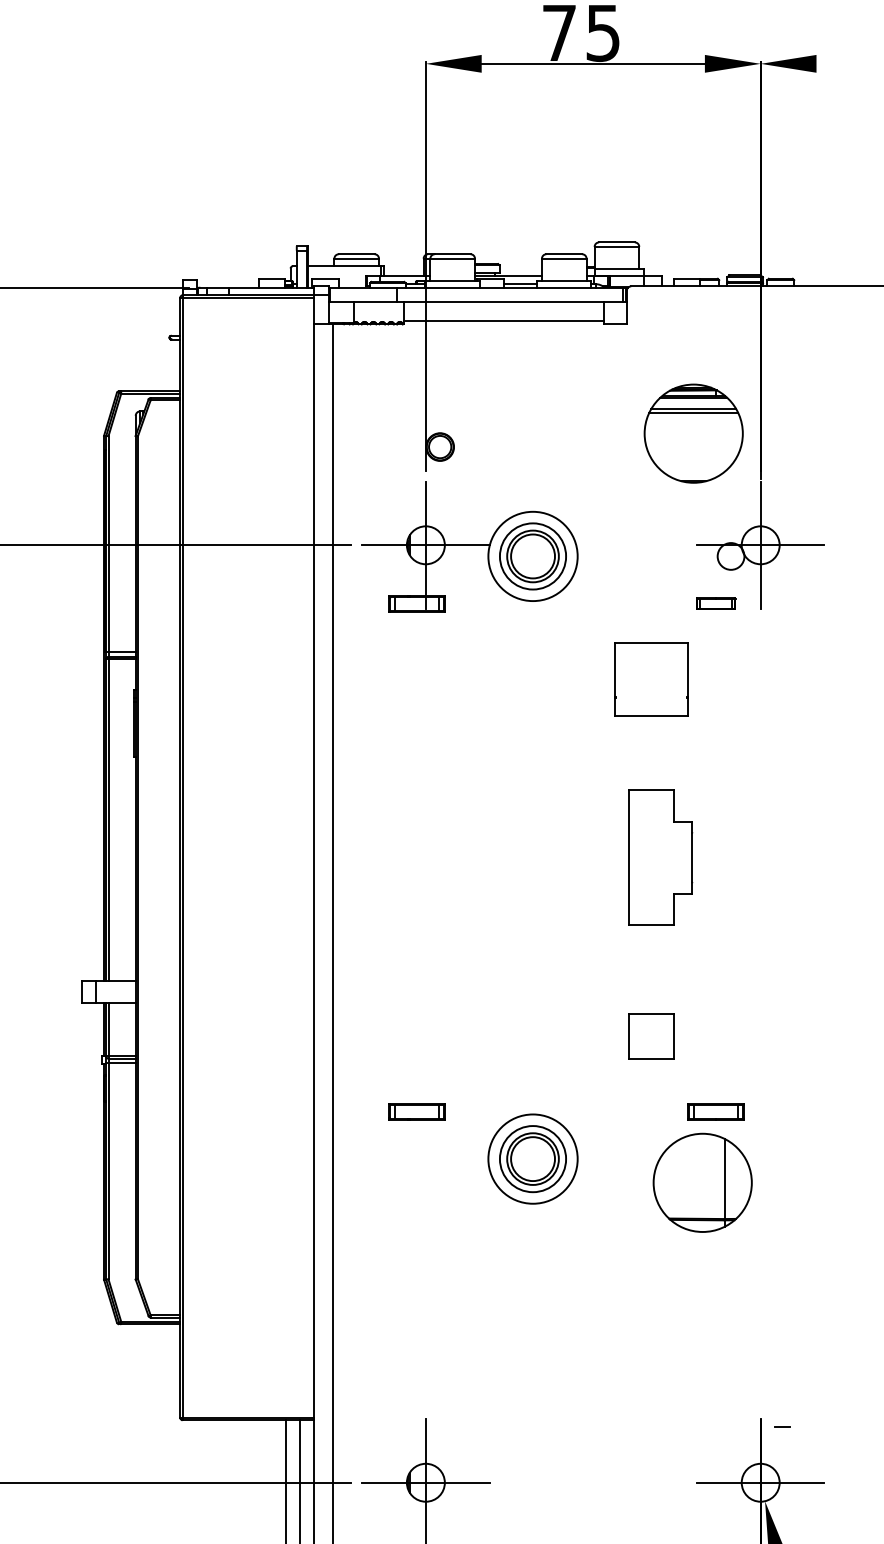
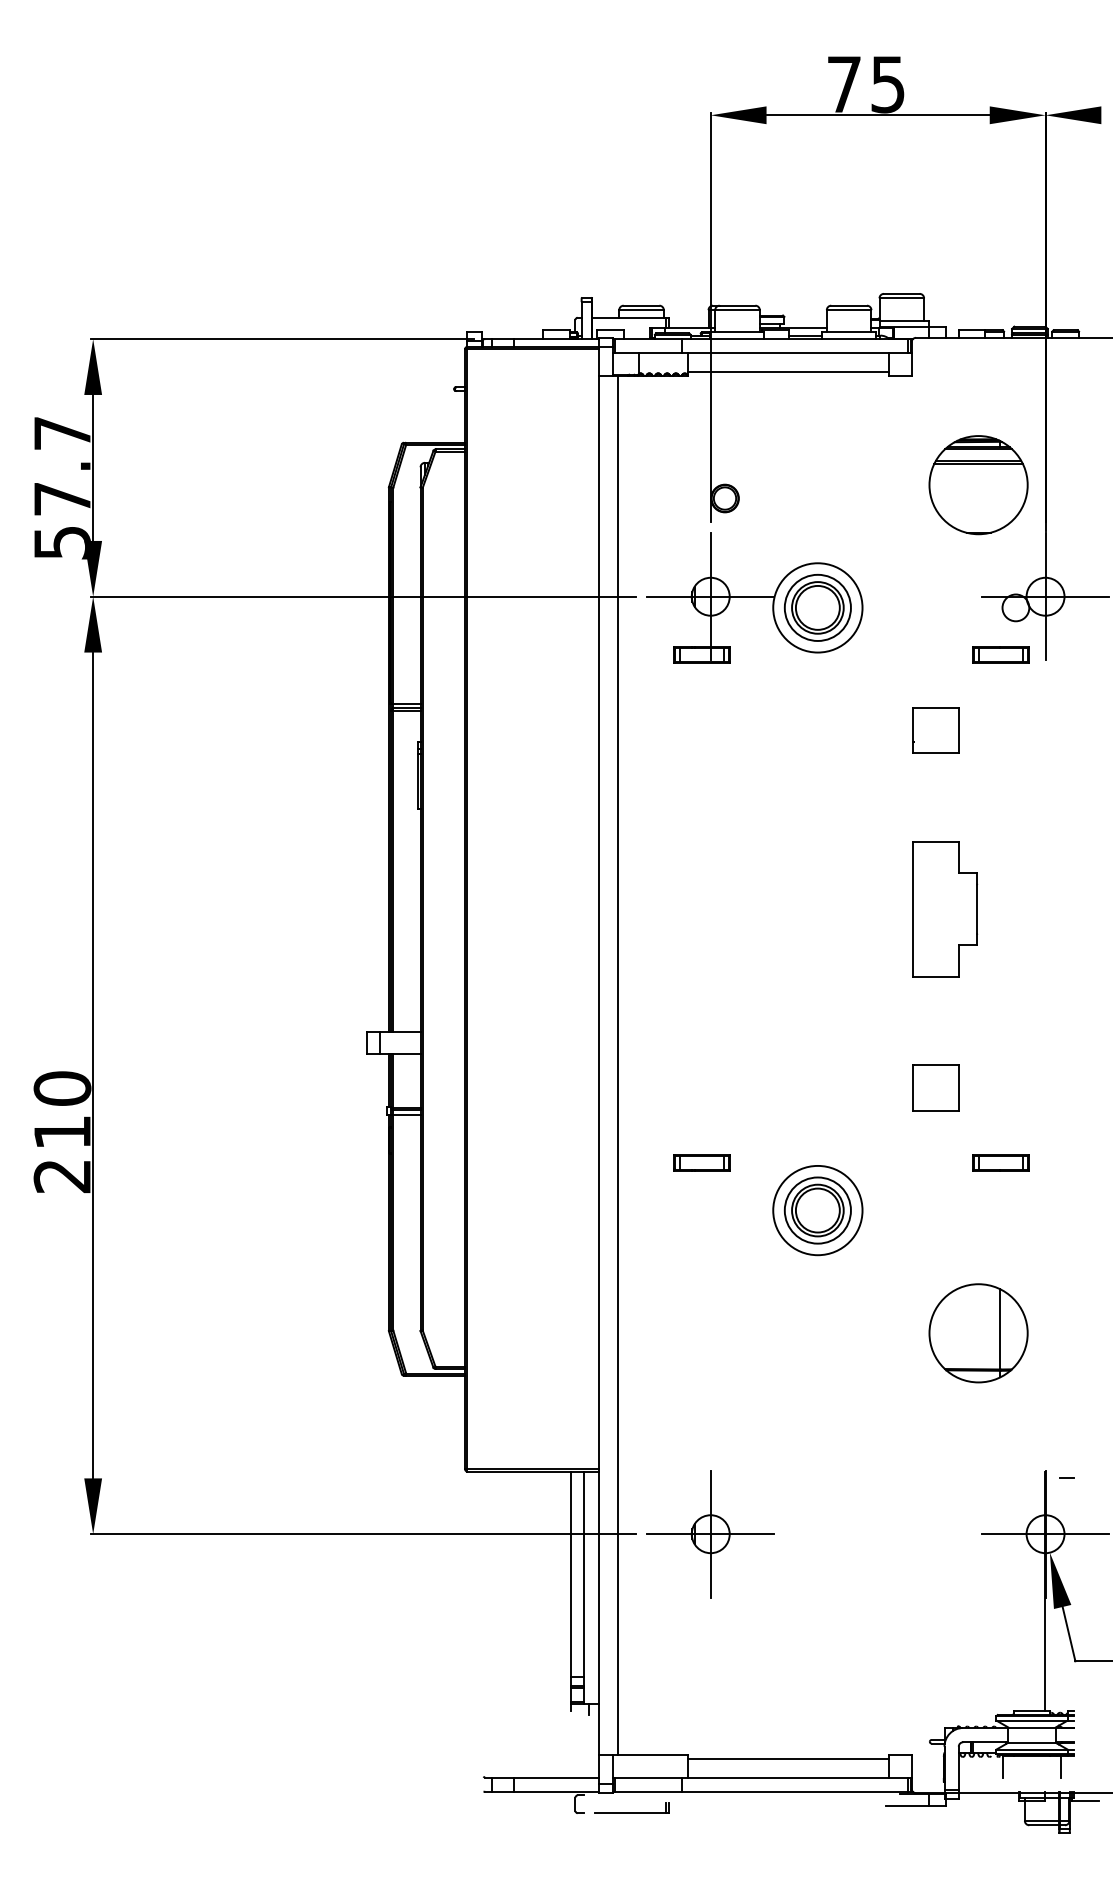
part: (715, 603) -> (1000, 654), size x1.43
part: (650, 679) -> (935, 730), size x0.62
part: (702, 1183) -> (978, 1333), moved

